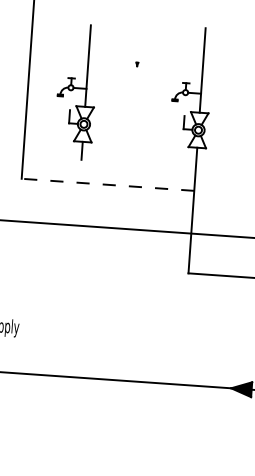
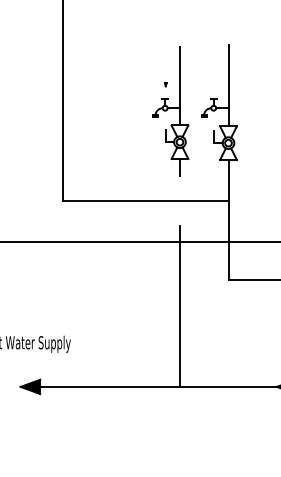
part: (76, 91) -> (170, 111), moved
line: (107, 185) -> (145, 201), dashed -> solid
line: (135, 297) -> (179, 306), added

